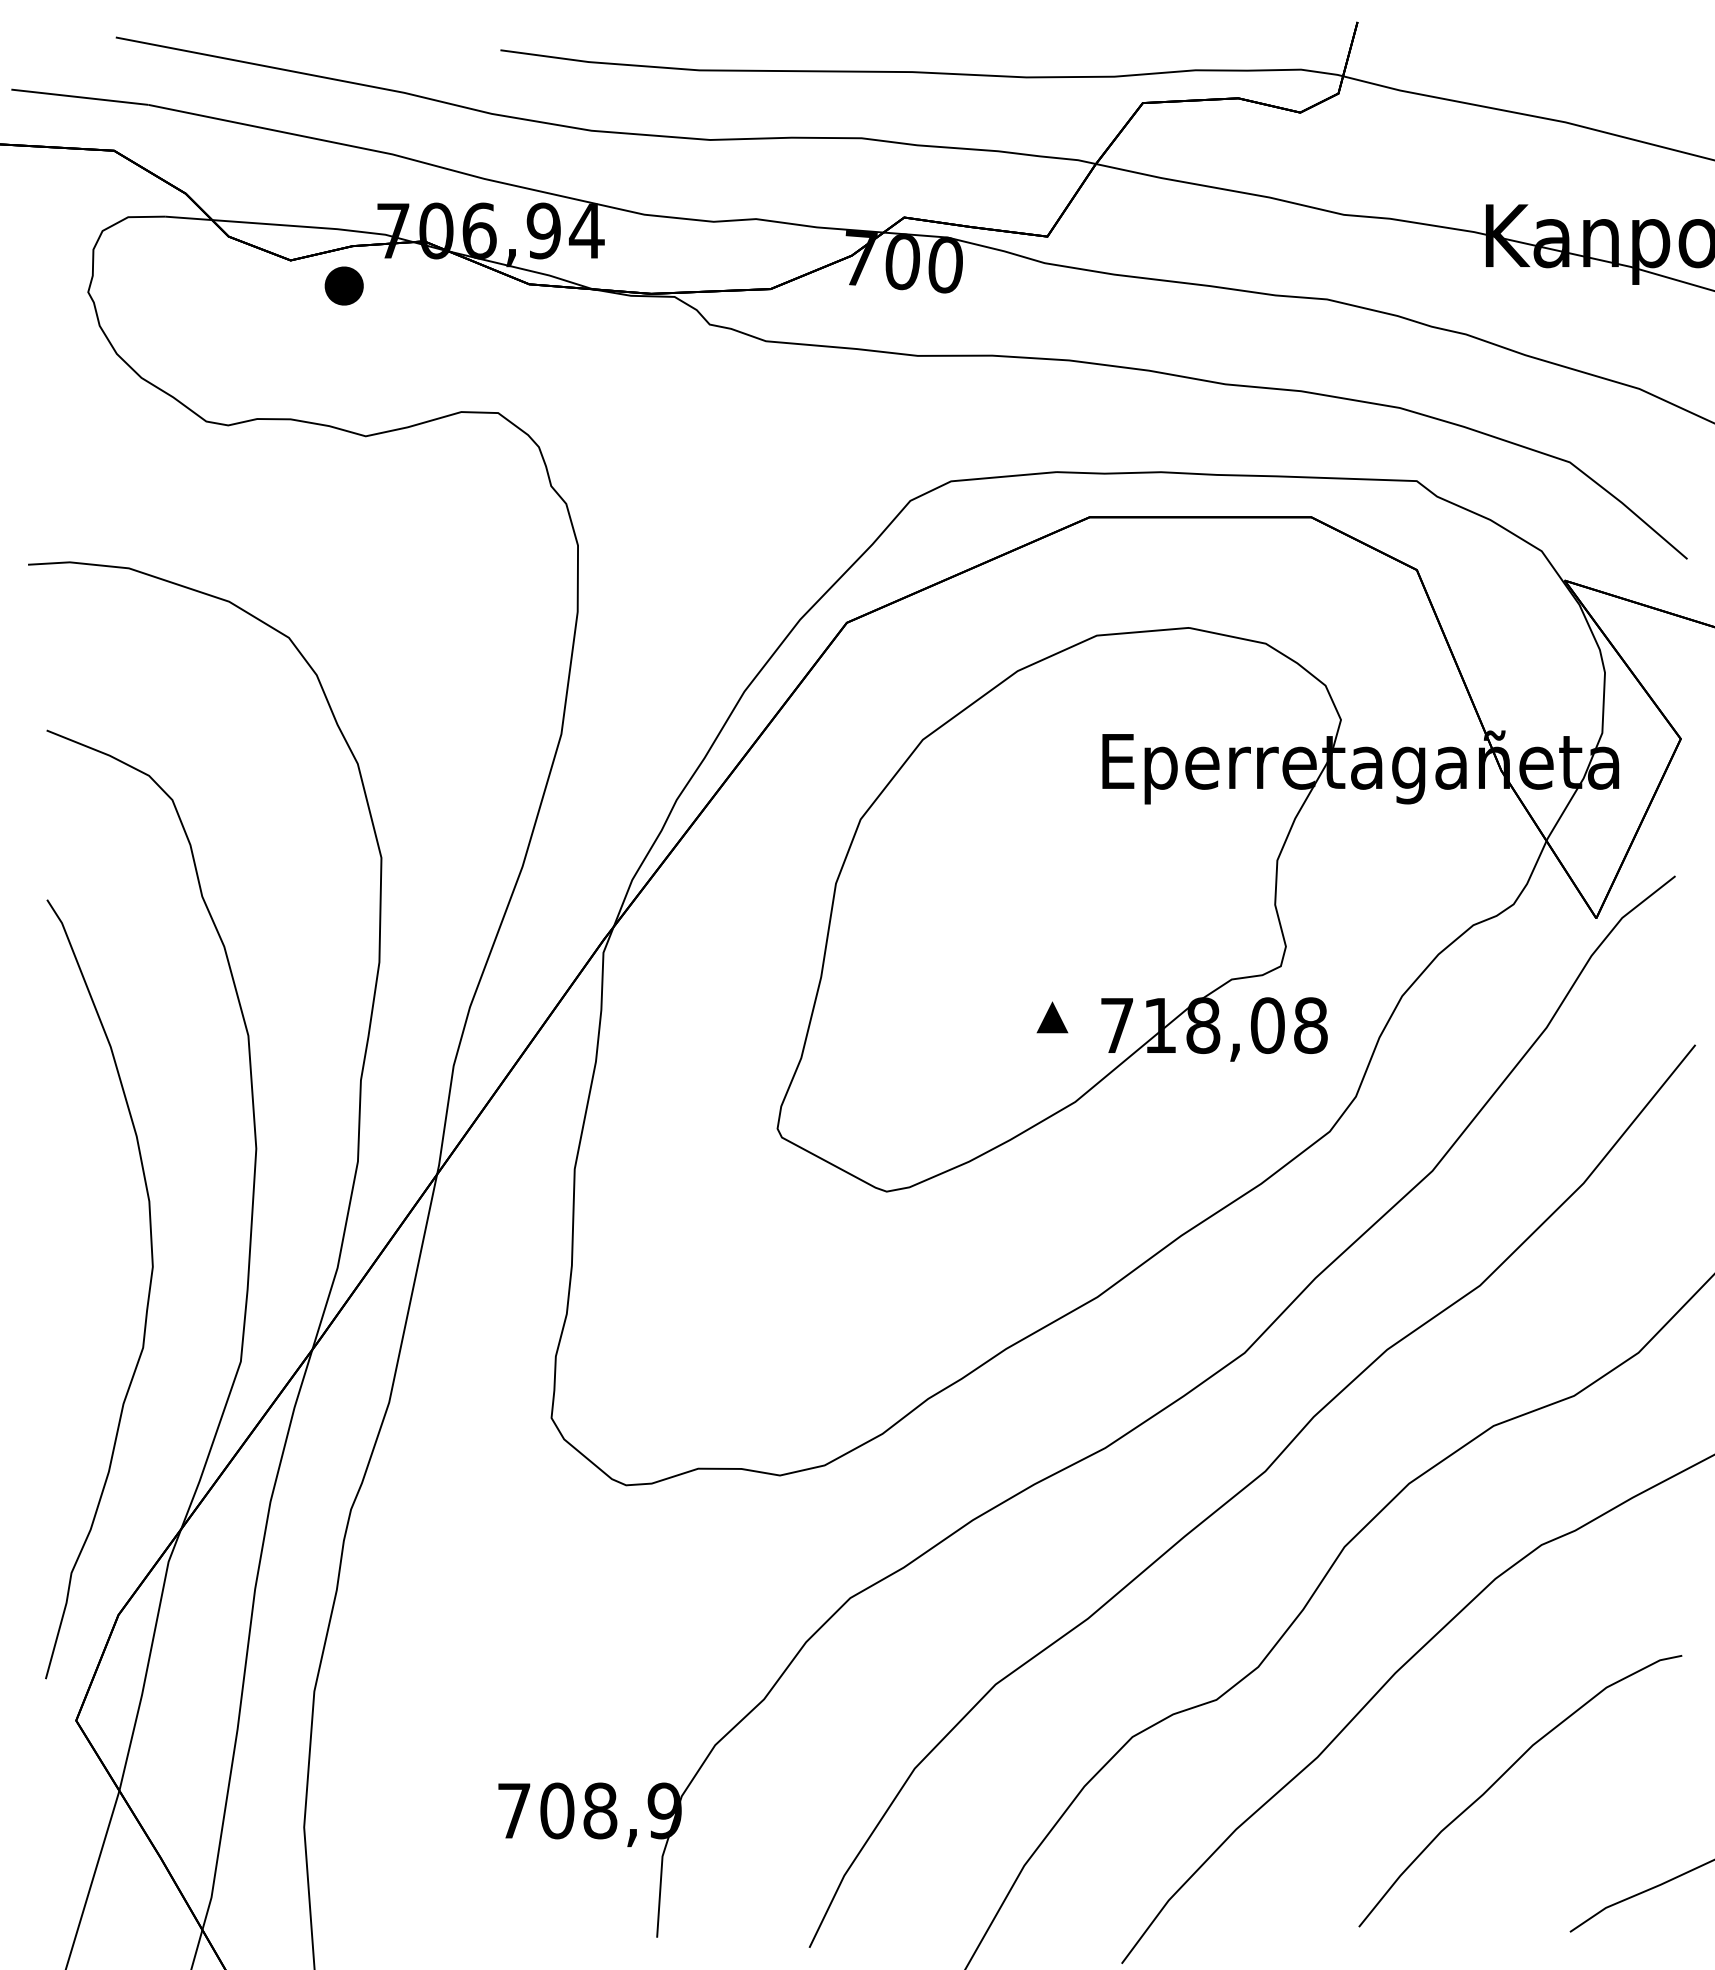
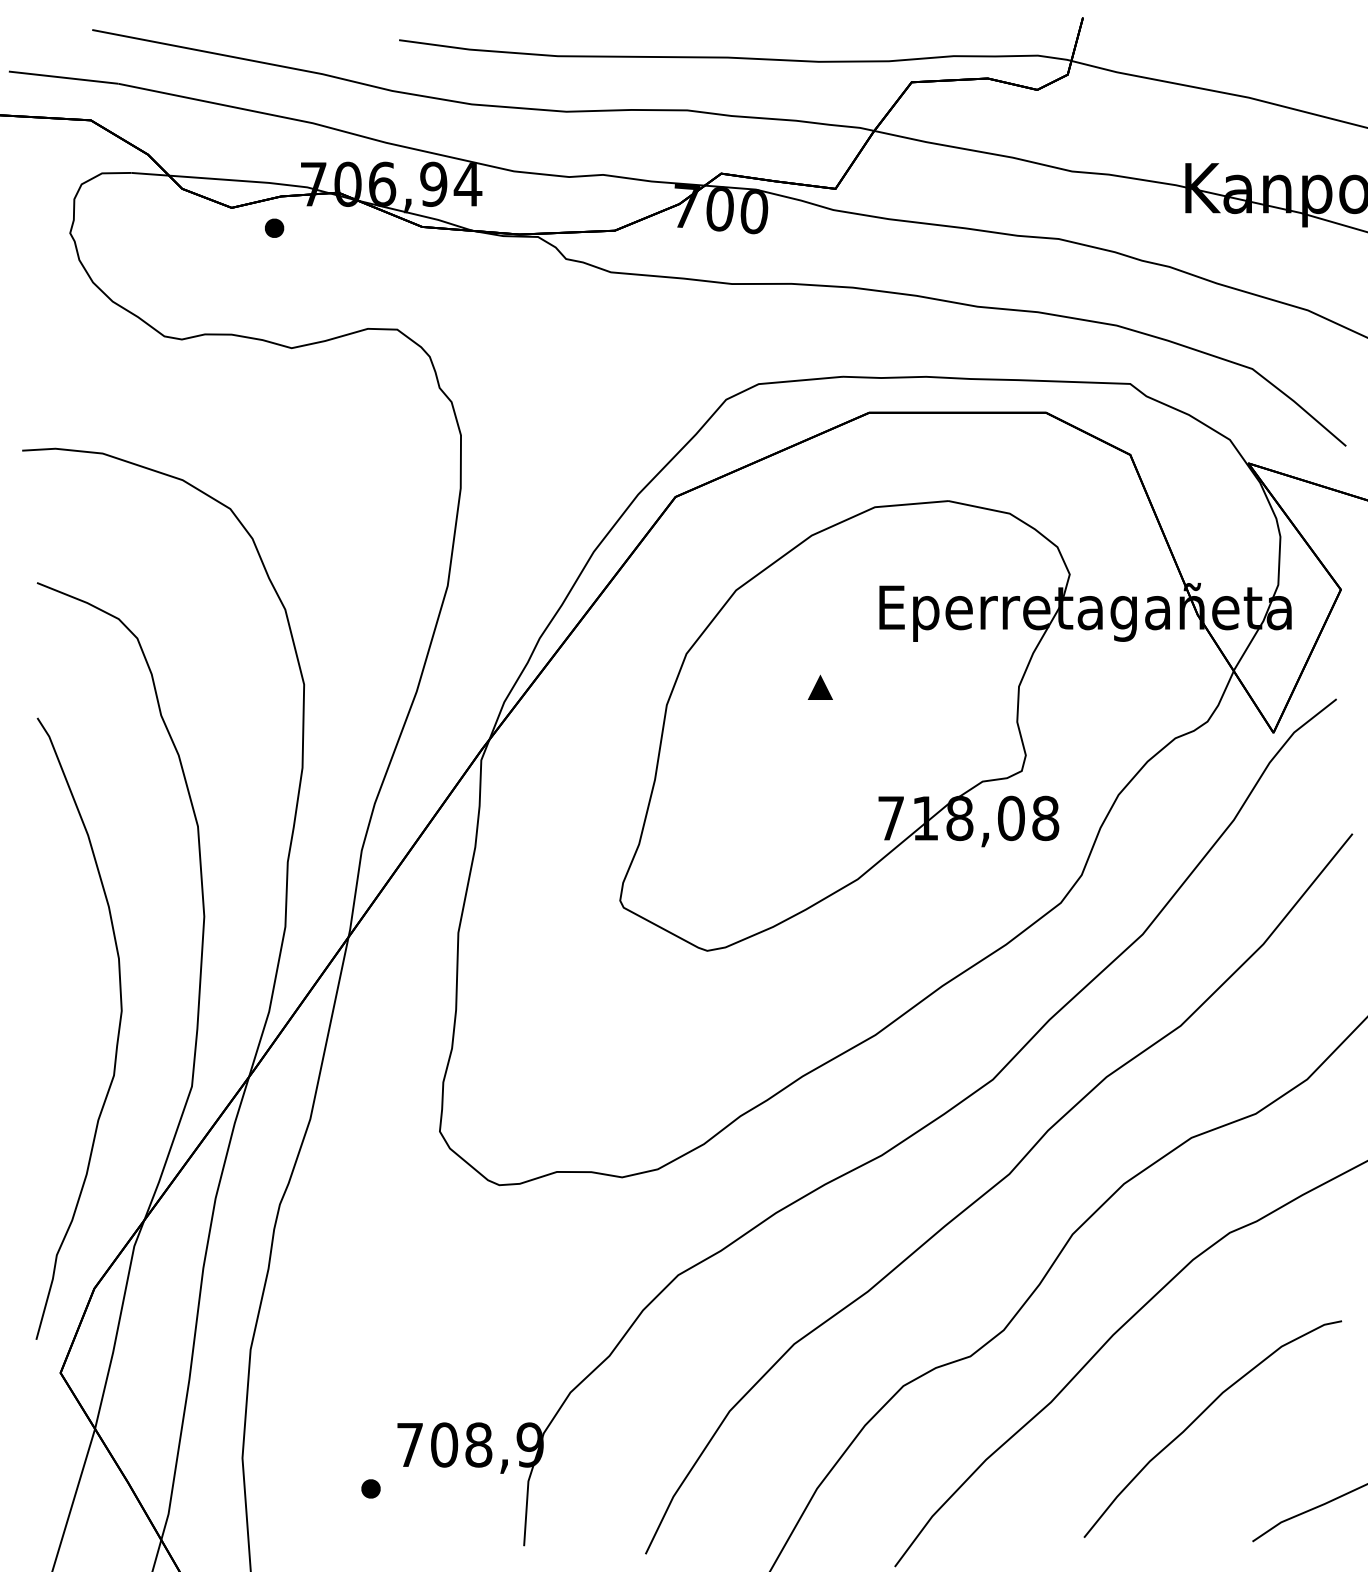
part: (344, 285) -> (274, 227), size x0.62
part: (1052, 1017) -> (820, 687), moved
part: (465, 1865) -> (371, 1488), added

